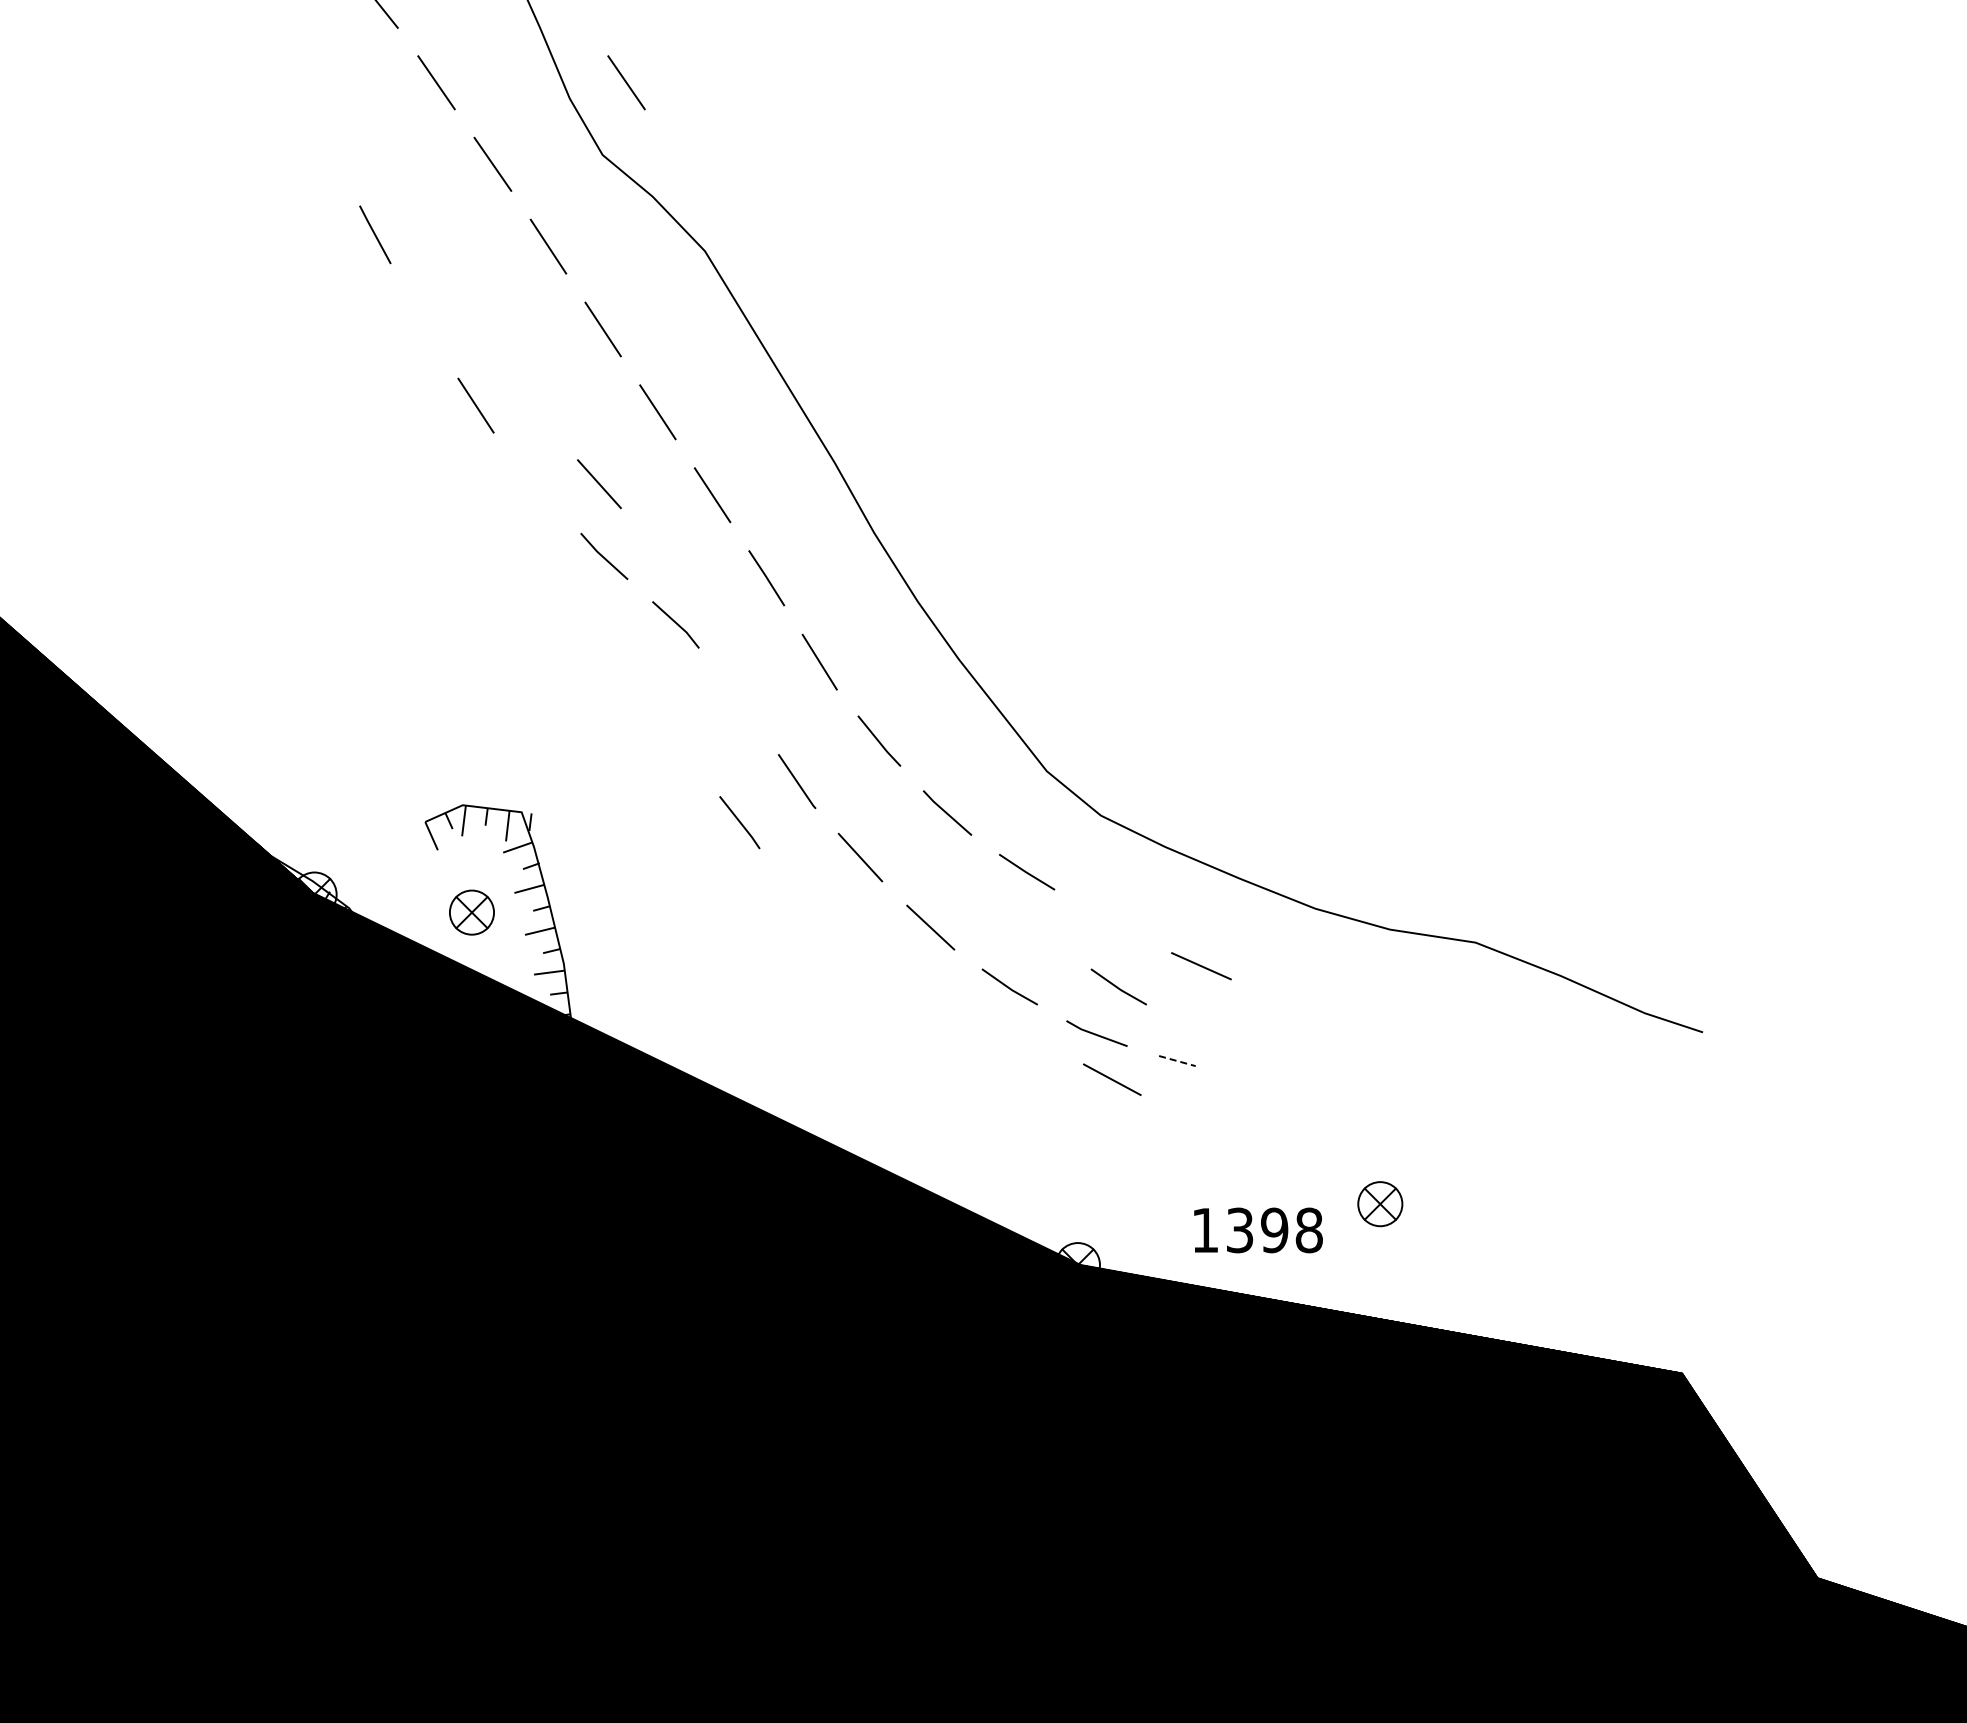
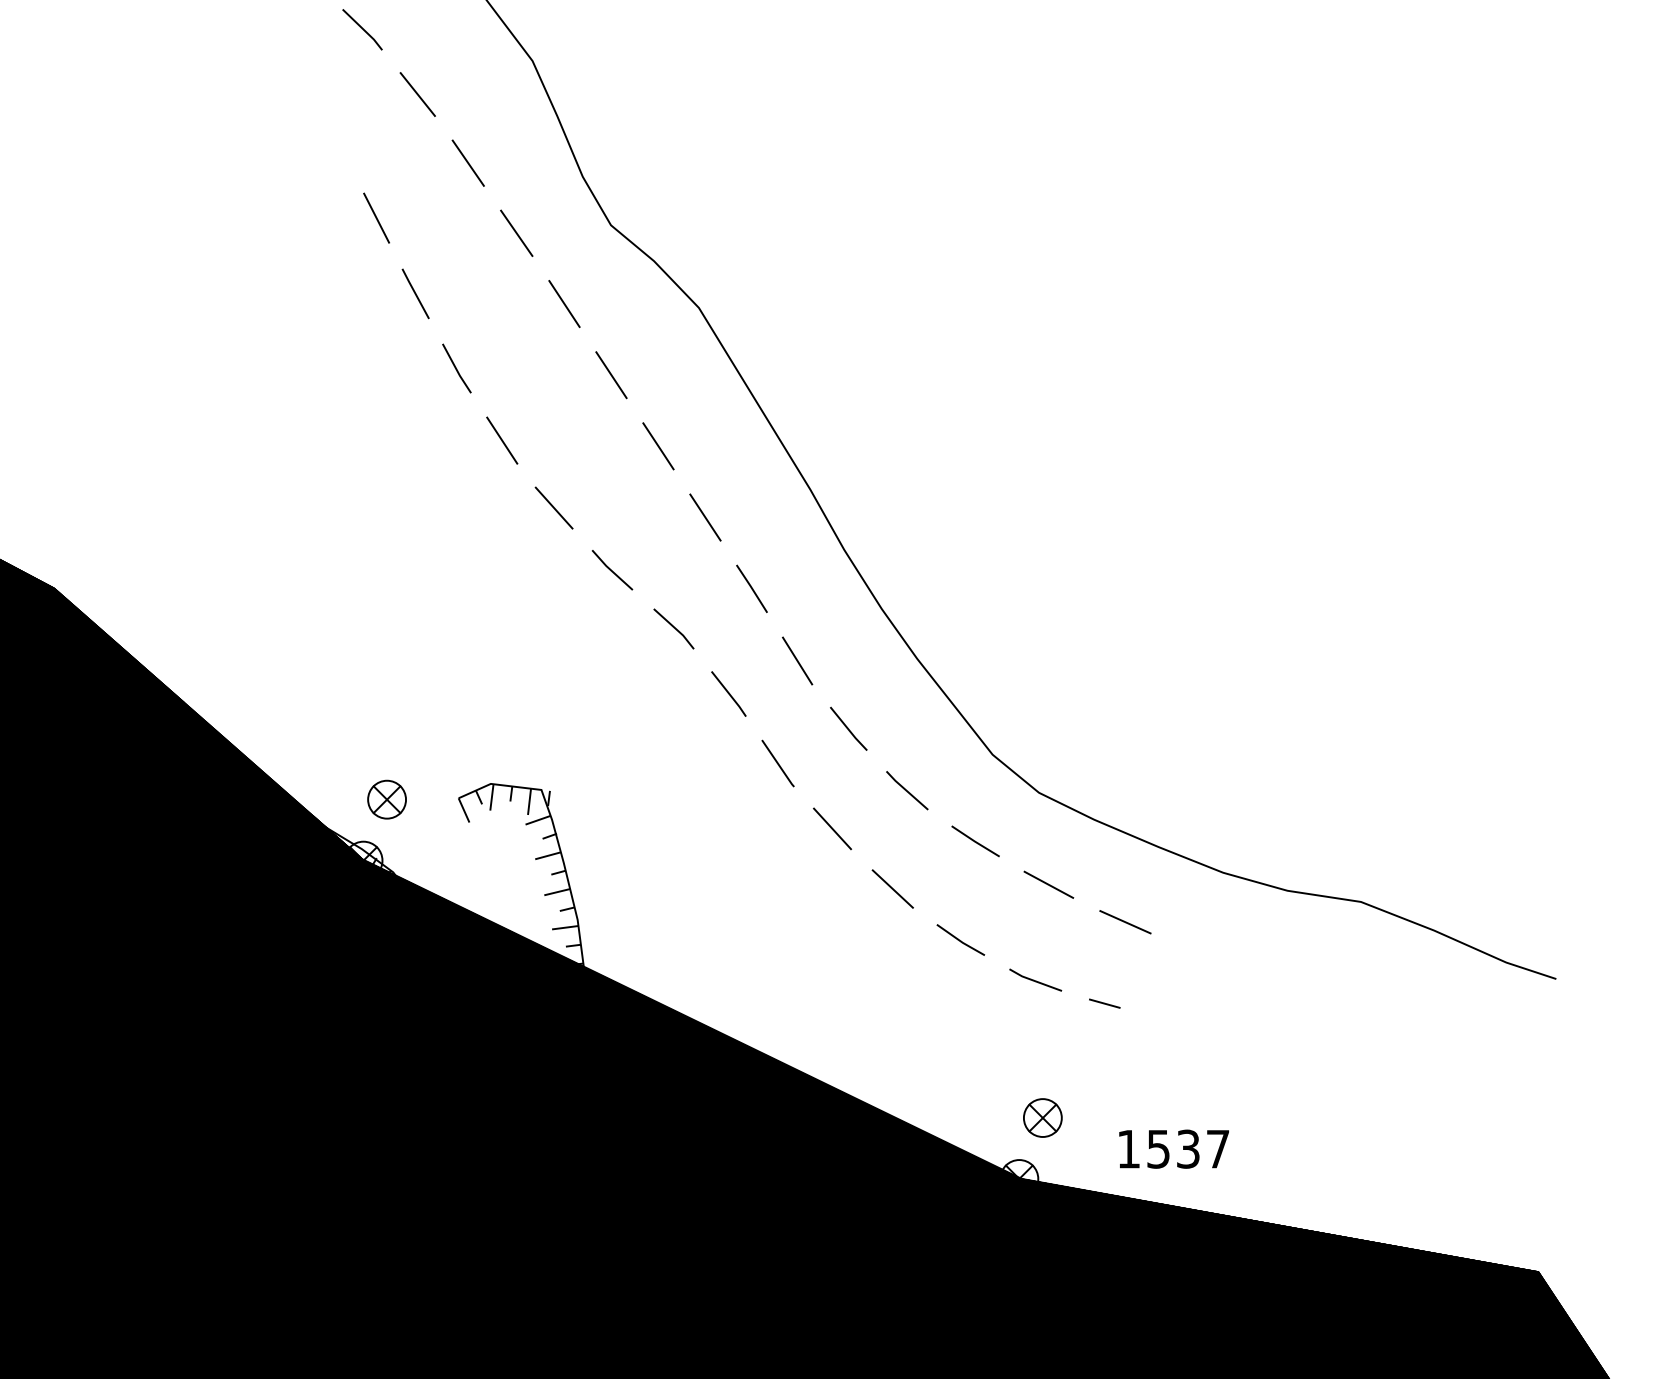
line: (626, 82) -> (631, 163), removed
line: (329, 146) -> (376, 217), added
line: (423, 321) -> (457, 368), added
line: (599, 484) -> (554, 508), moved
line: (739, 822) -> (728, 693), moved
part: (471, 912) -> (386, 799), moved
line: (1117, 986) -> (1053, 939), removed
line: (1177, 1061) -> (1104, 1004), dashed -> solid
line: (1112, 1079) -> (1049, 884), moved
part: (1380, 1204) -> (1043, 1118), moved
text: (1274, 1230) -> (1188, 1149), 1398 -> 1537

